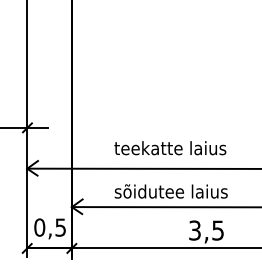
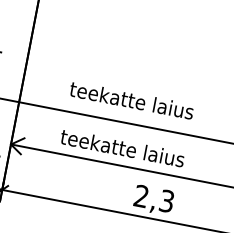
text: (170, 191) -> (122, 148), sõidutee laius -> teekatte laius
text: (206, 230) -> (154, 198), 3,5 -> 2,3

